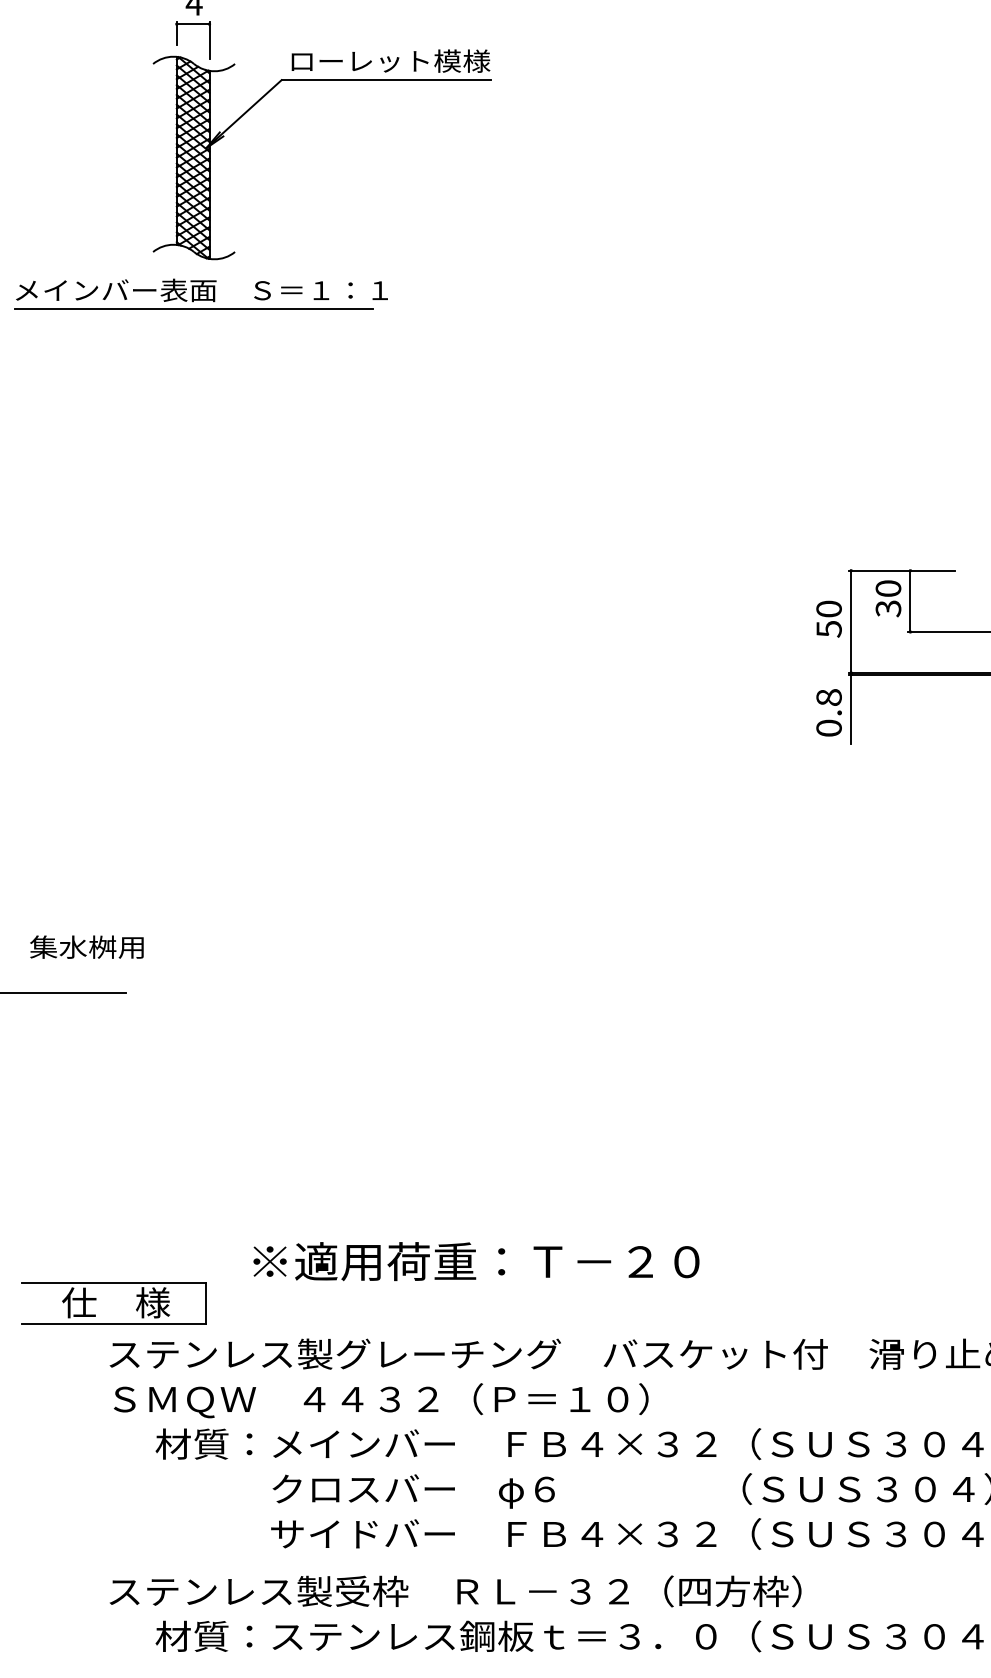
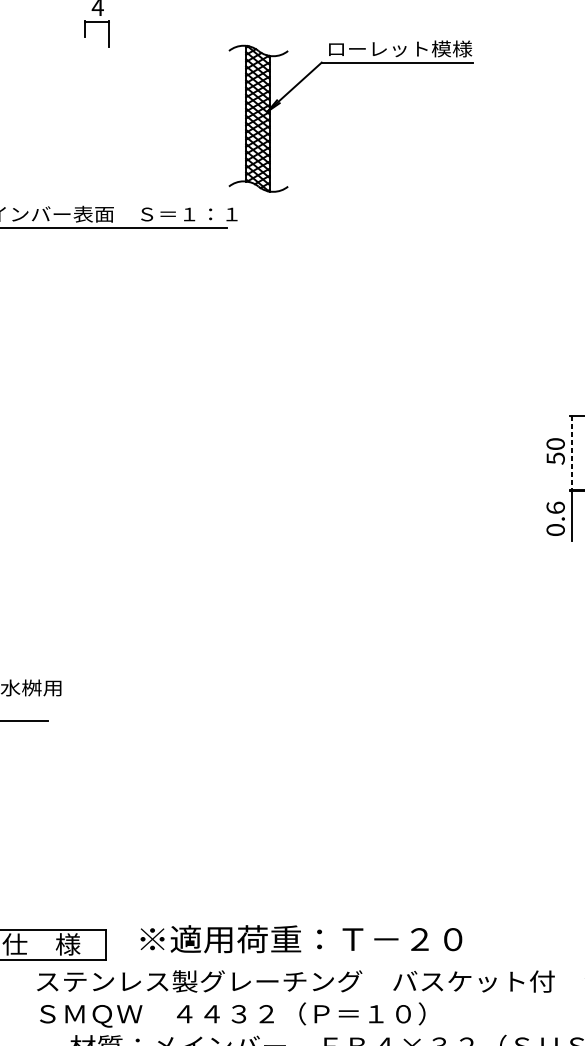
part: (321, 80) -> (350, 62), moved
line: (851, 622) -> (571, 453), solid -> dashed
text: (828, 697) -> (555, 507), 0.8 -> 0.6
text: (476, 1261) -> (301, 939), moved

